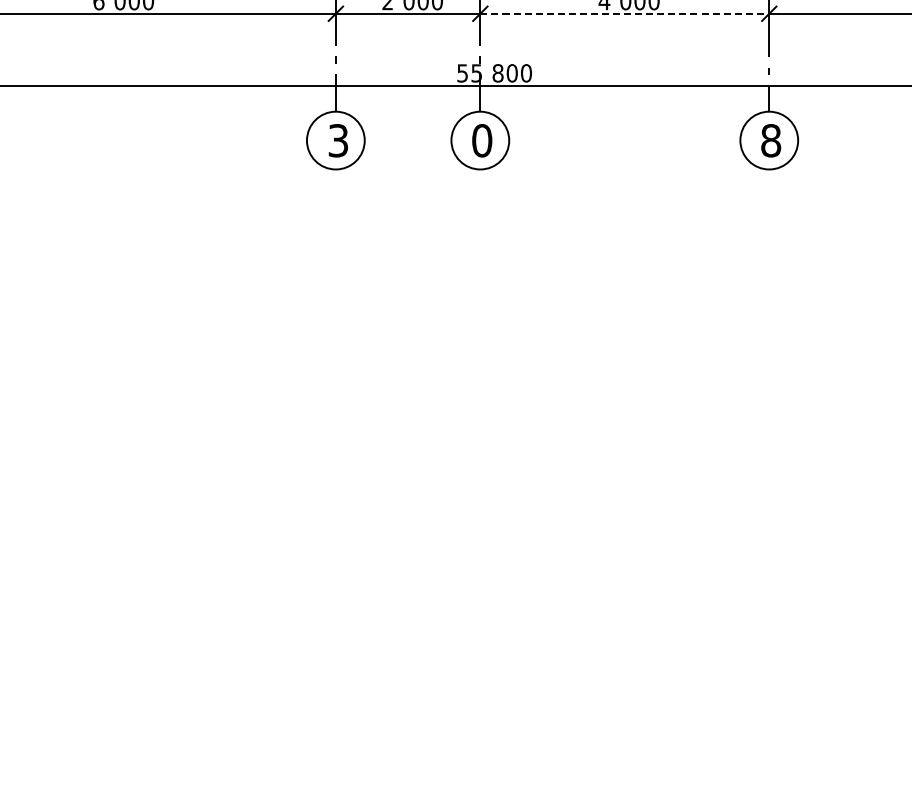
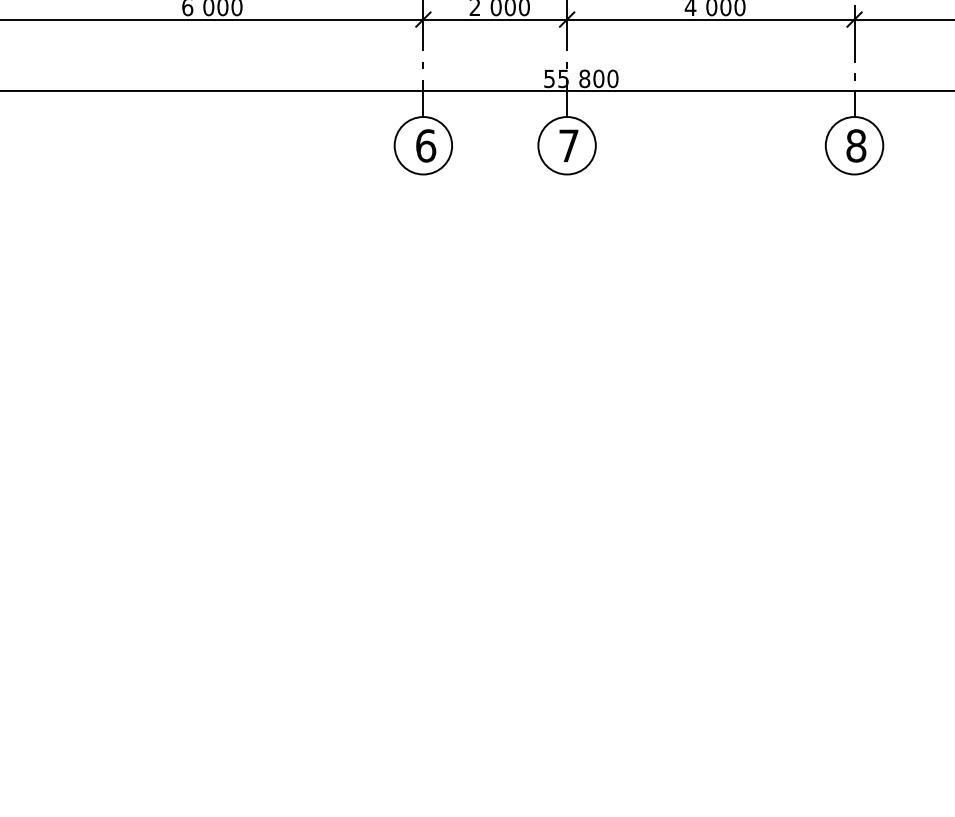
line: (624, 13) -> (710, 19), dashed -> solid
text: (338, 140) -> (426, 145), 3 -> 6
text: (481, 140) -> (568, 145), 0 -> 7

